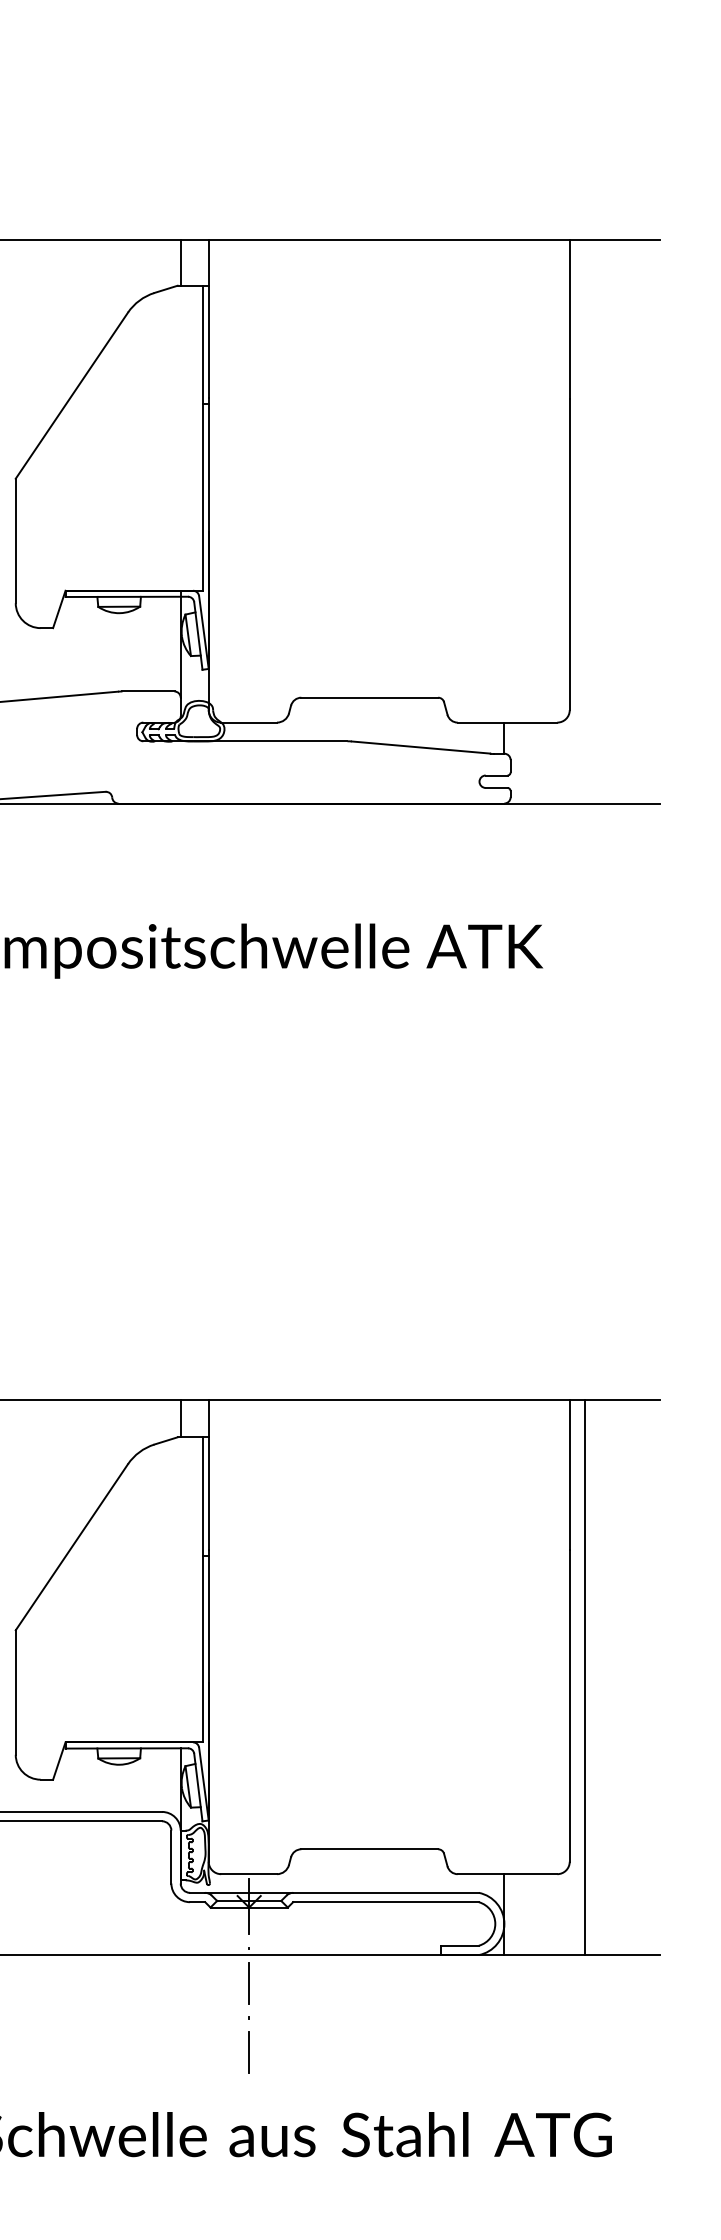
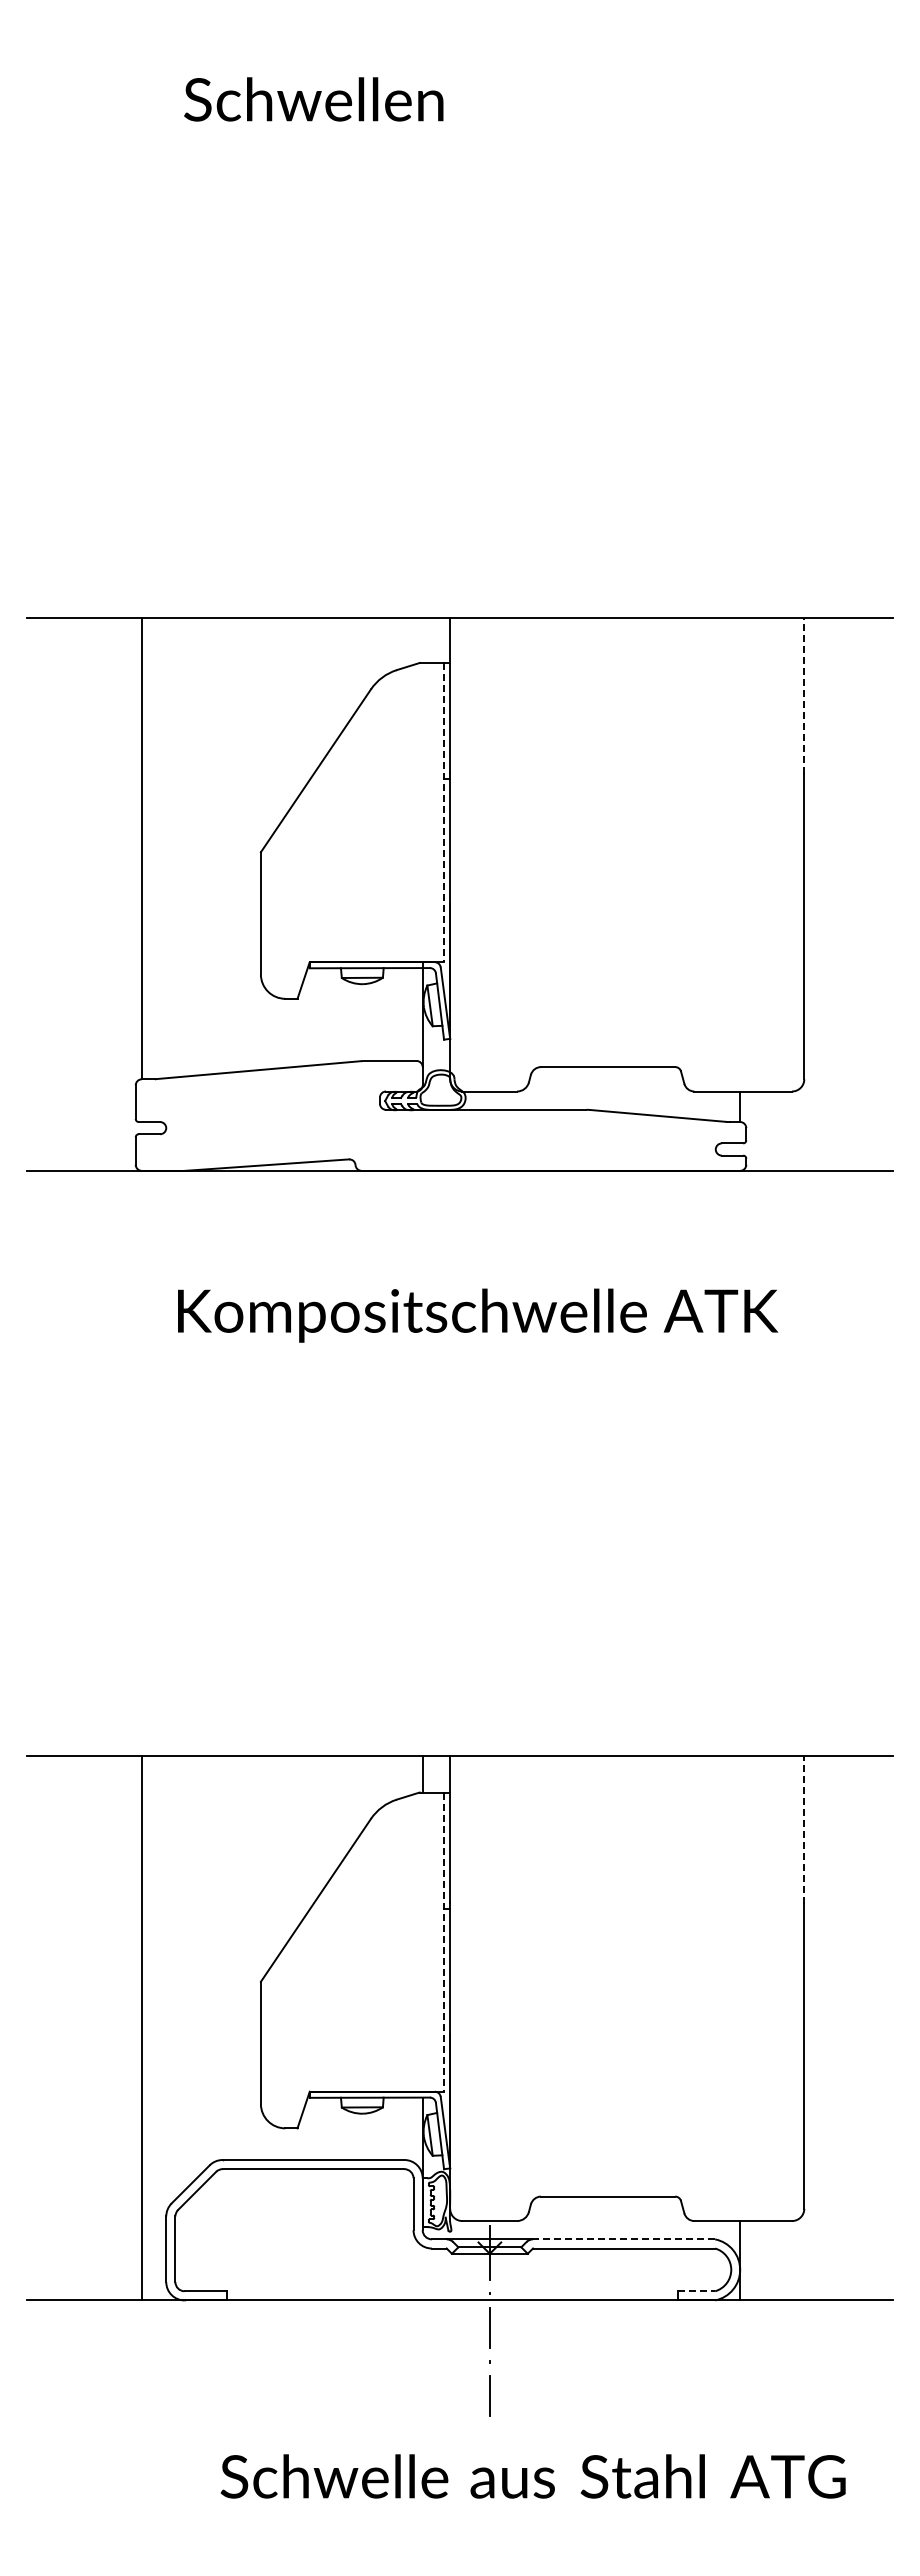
line: (180, 262) -> (422, 640), removed
line: (569, 319) -> (804, 696), solid -> dashed
line: (202, 438) -> (444, 812), solid -> dashed
line: (569, 1475) -> (804, 1829), solid -> dashed
line: (202, 1590) -> (444, 1942), solid -> dashed
line: (585, 1677) -> (819, 2028), removed
line: (385, 1892) -> (623, 2239), solid -> dashed
line: (459, 1946) -> (696, 2291), solid -> dashed

